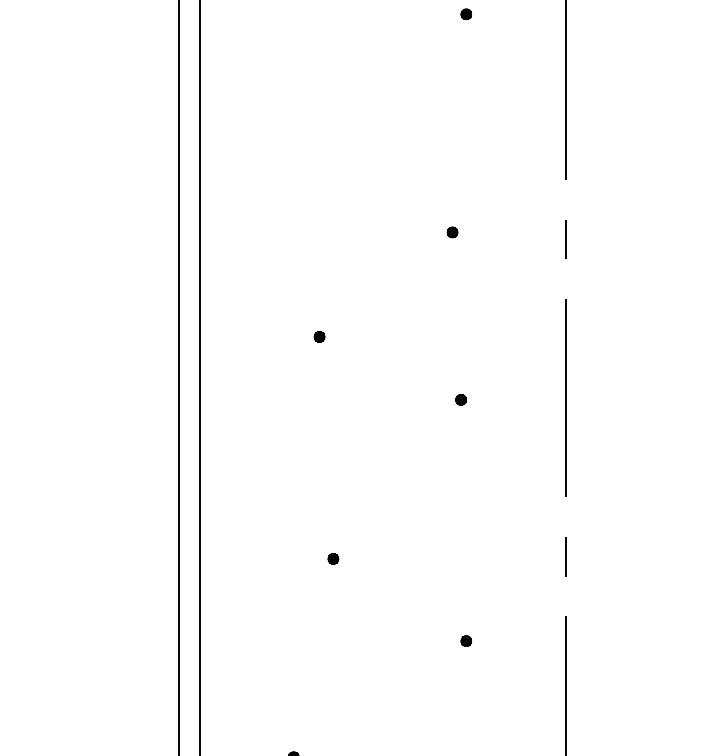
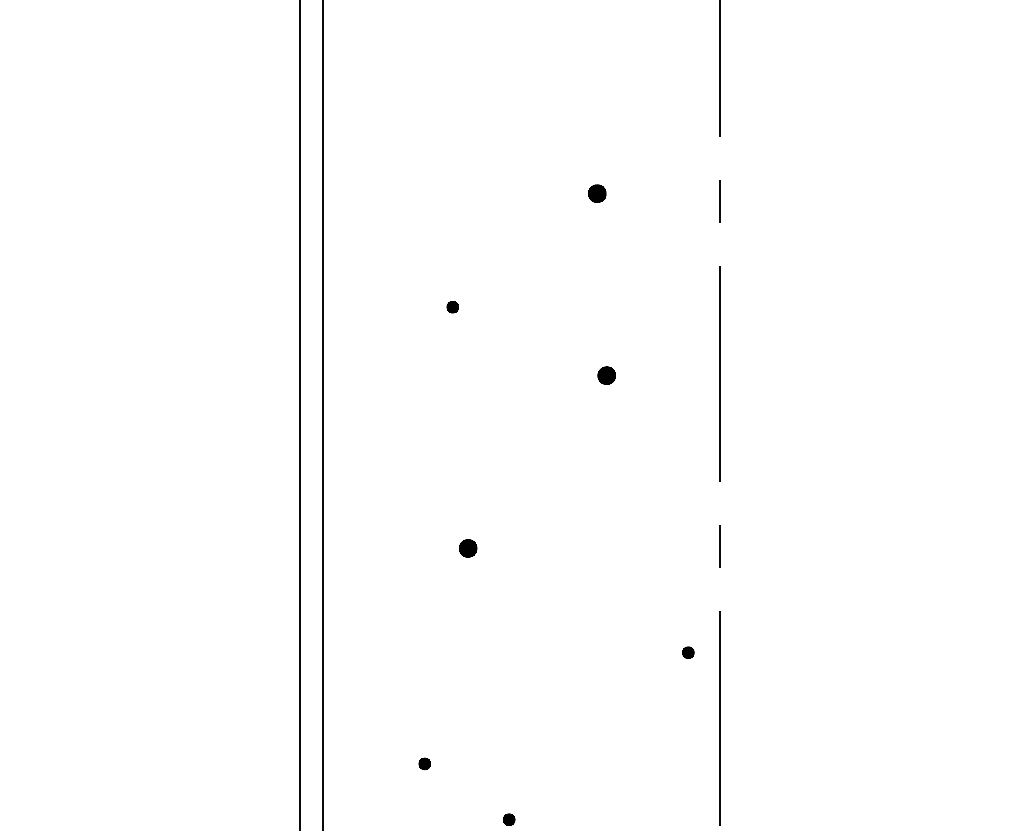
part: (452, 232) -> (597, 193), size x1.6
part: (460, 399) -> (606, 375), size x1.6
part: (333, 559) -> (467, 548), size x1.6
part: (466, 640) -> (688, 652), moved

